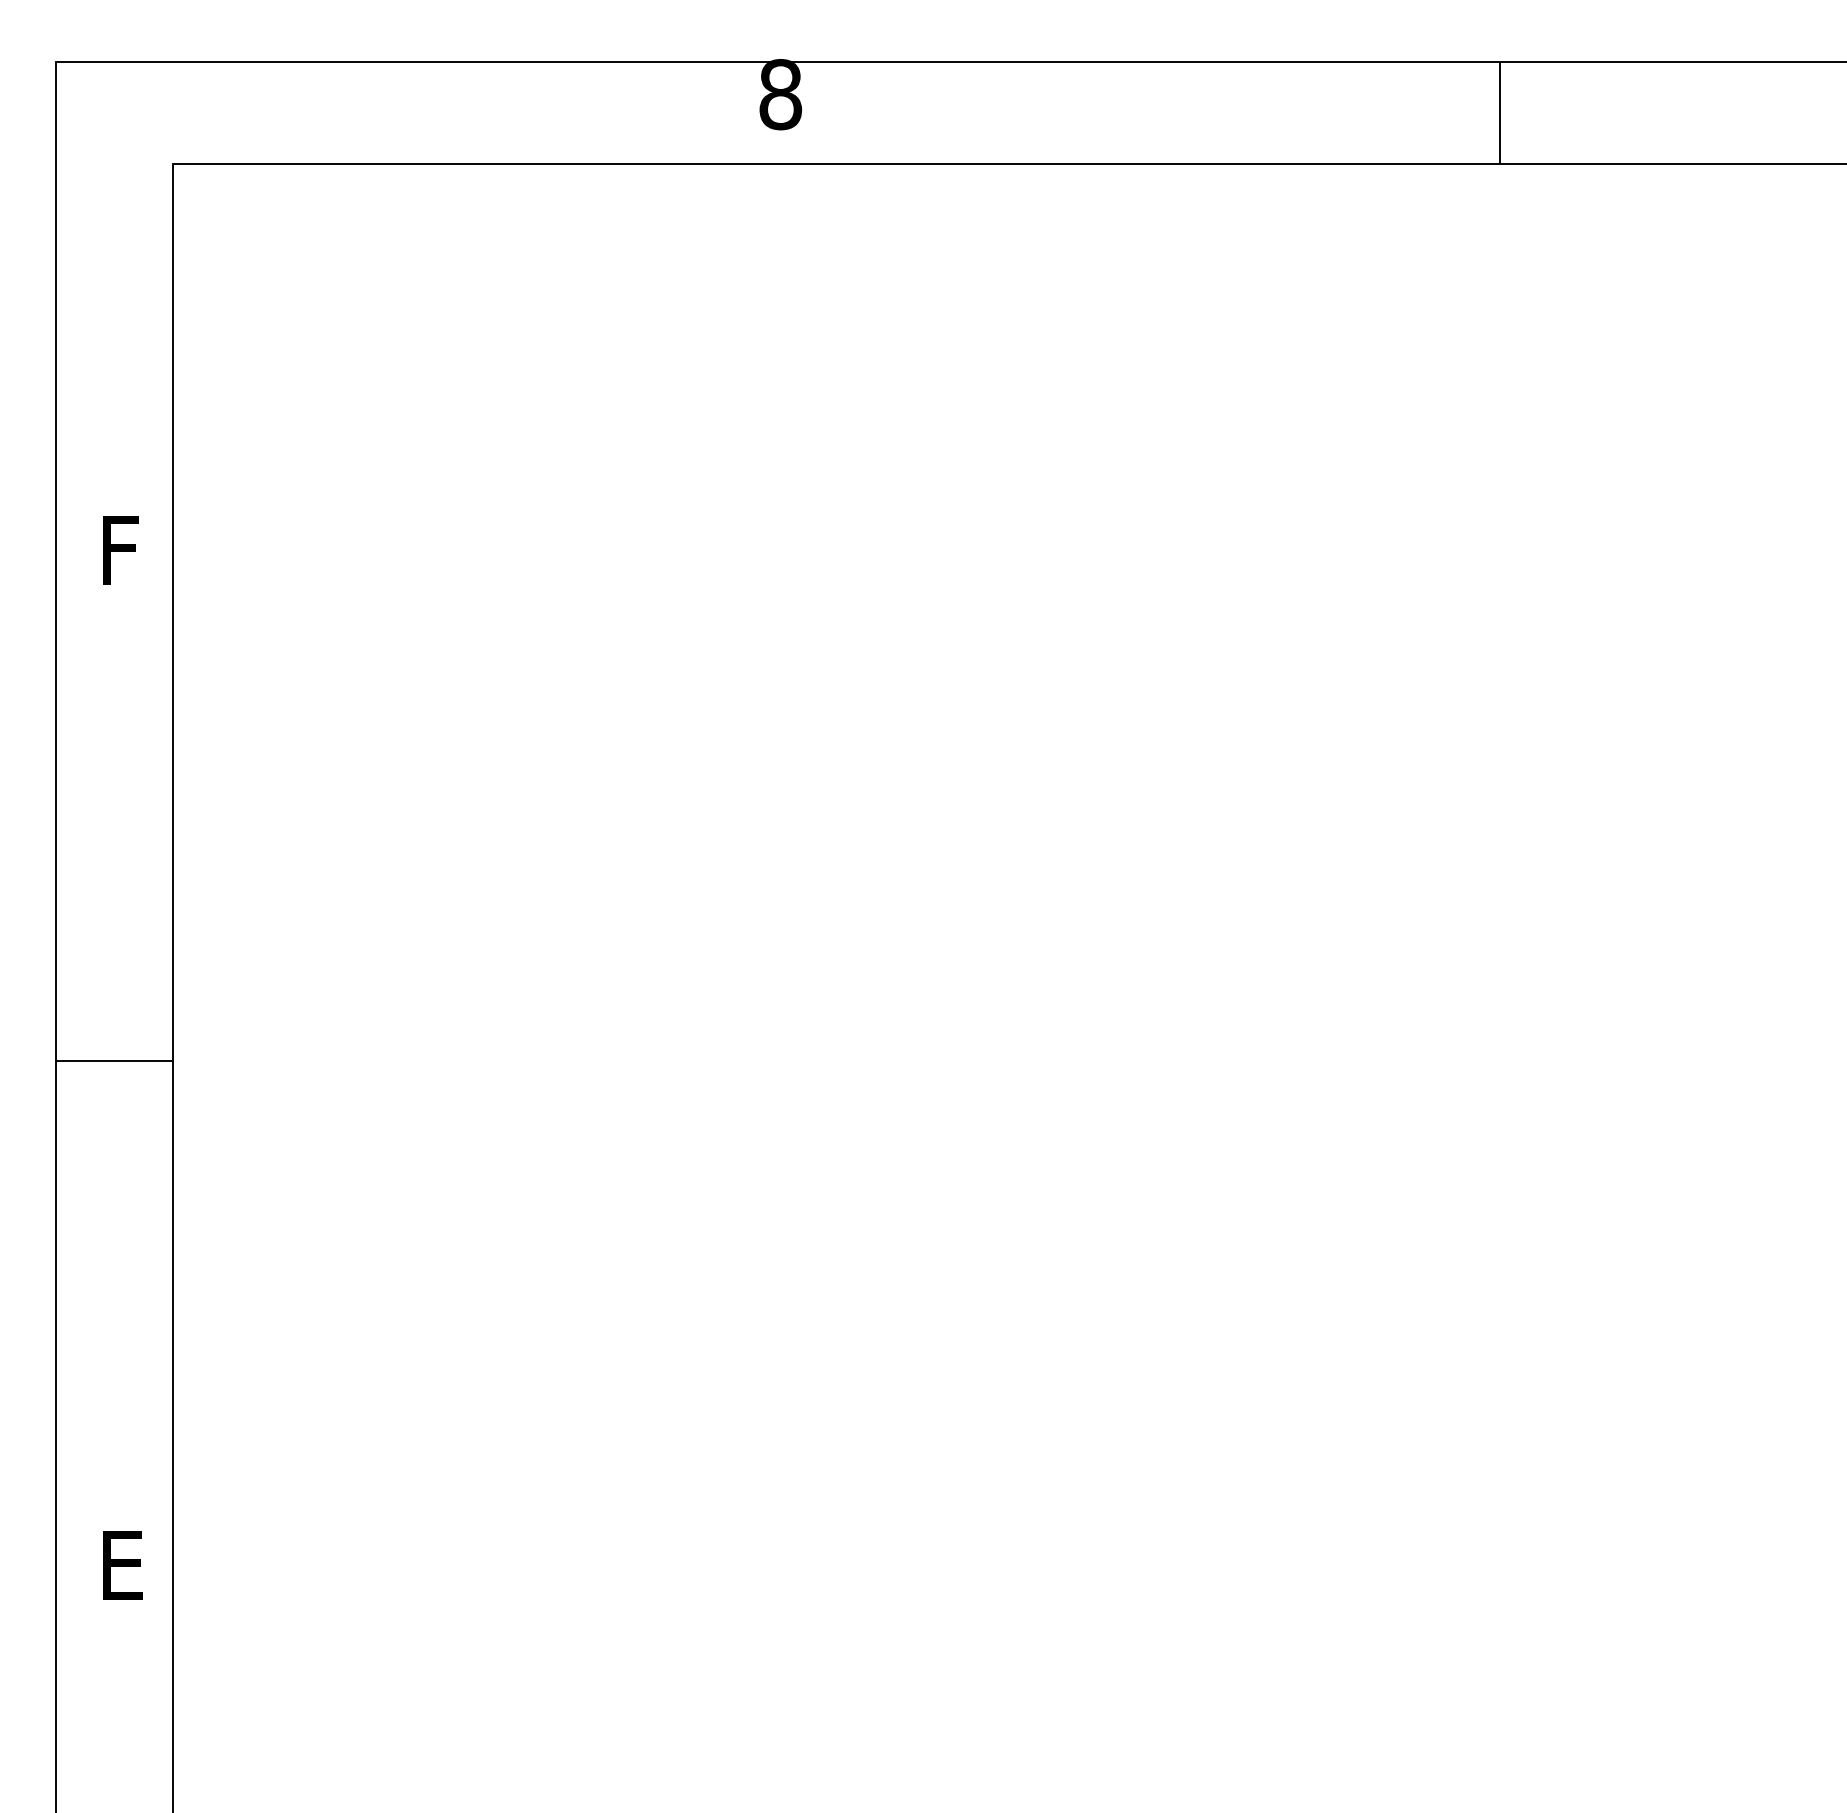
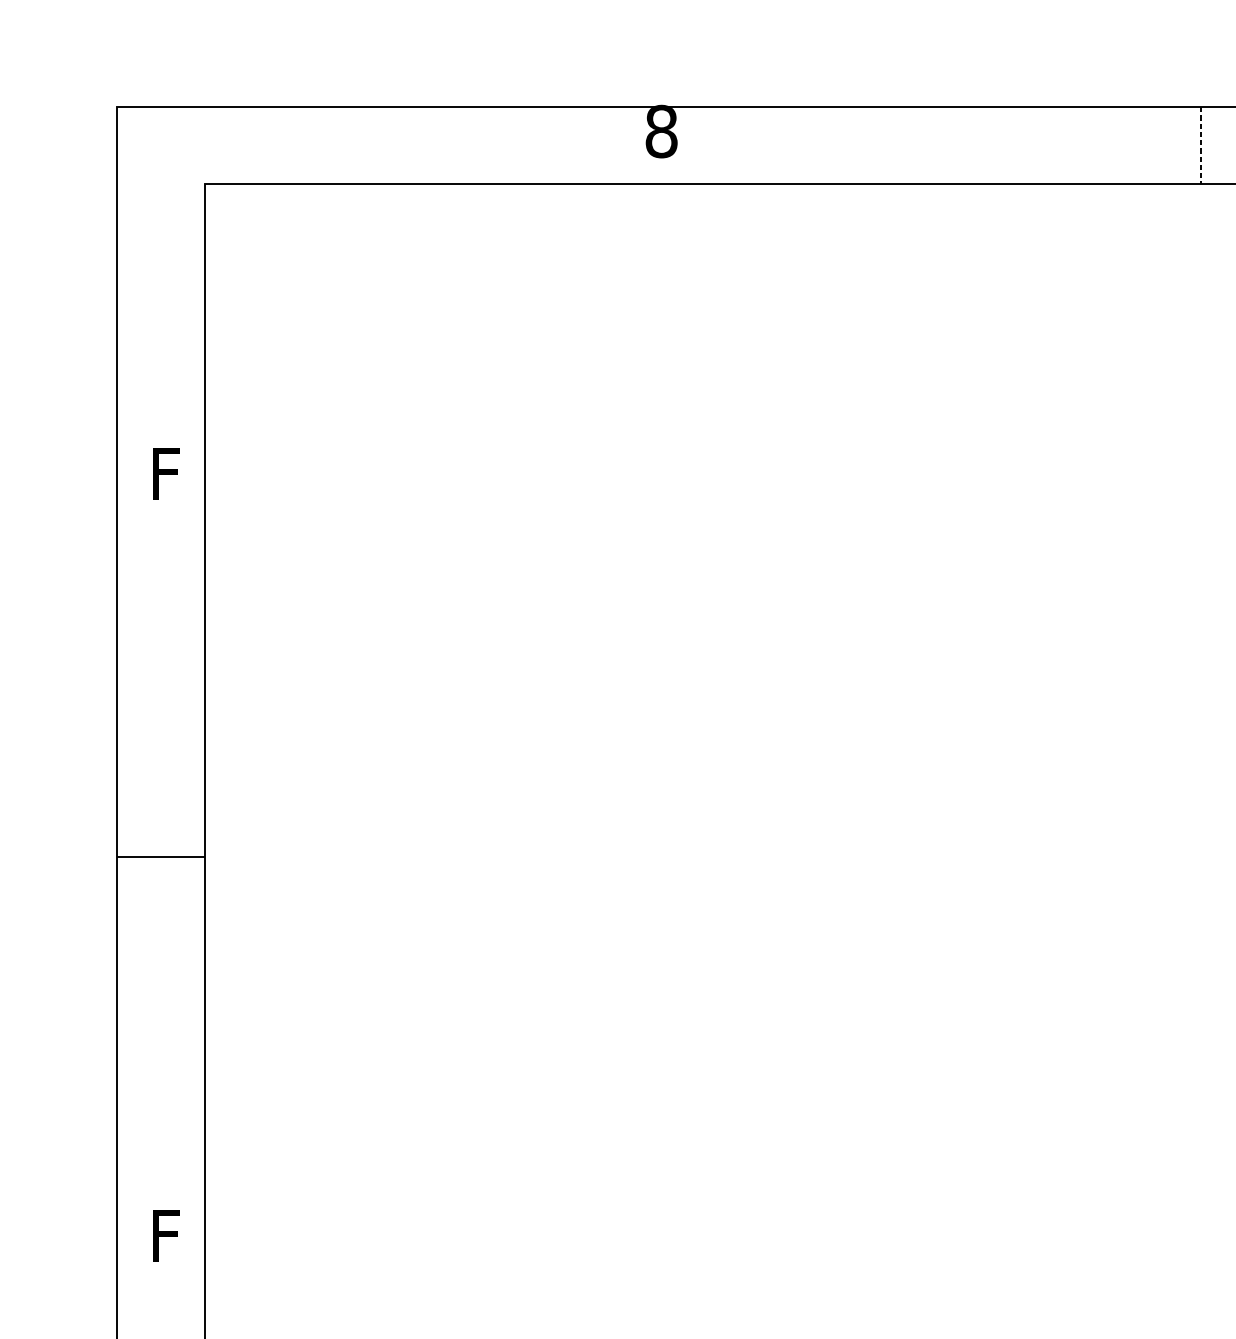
line: (1499, 113) -> (1201, 145), solid -> dashed
text: (126, 1565) -> (170, 1236), E -> F

